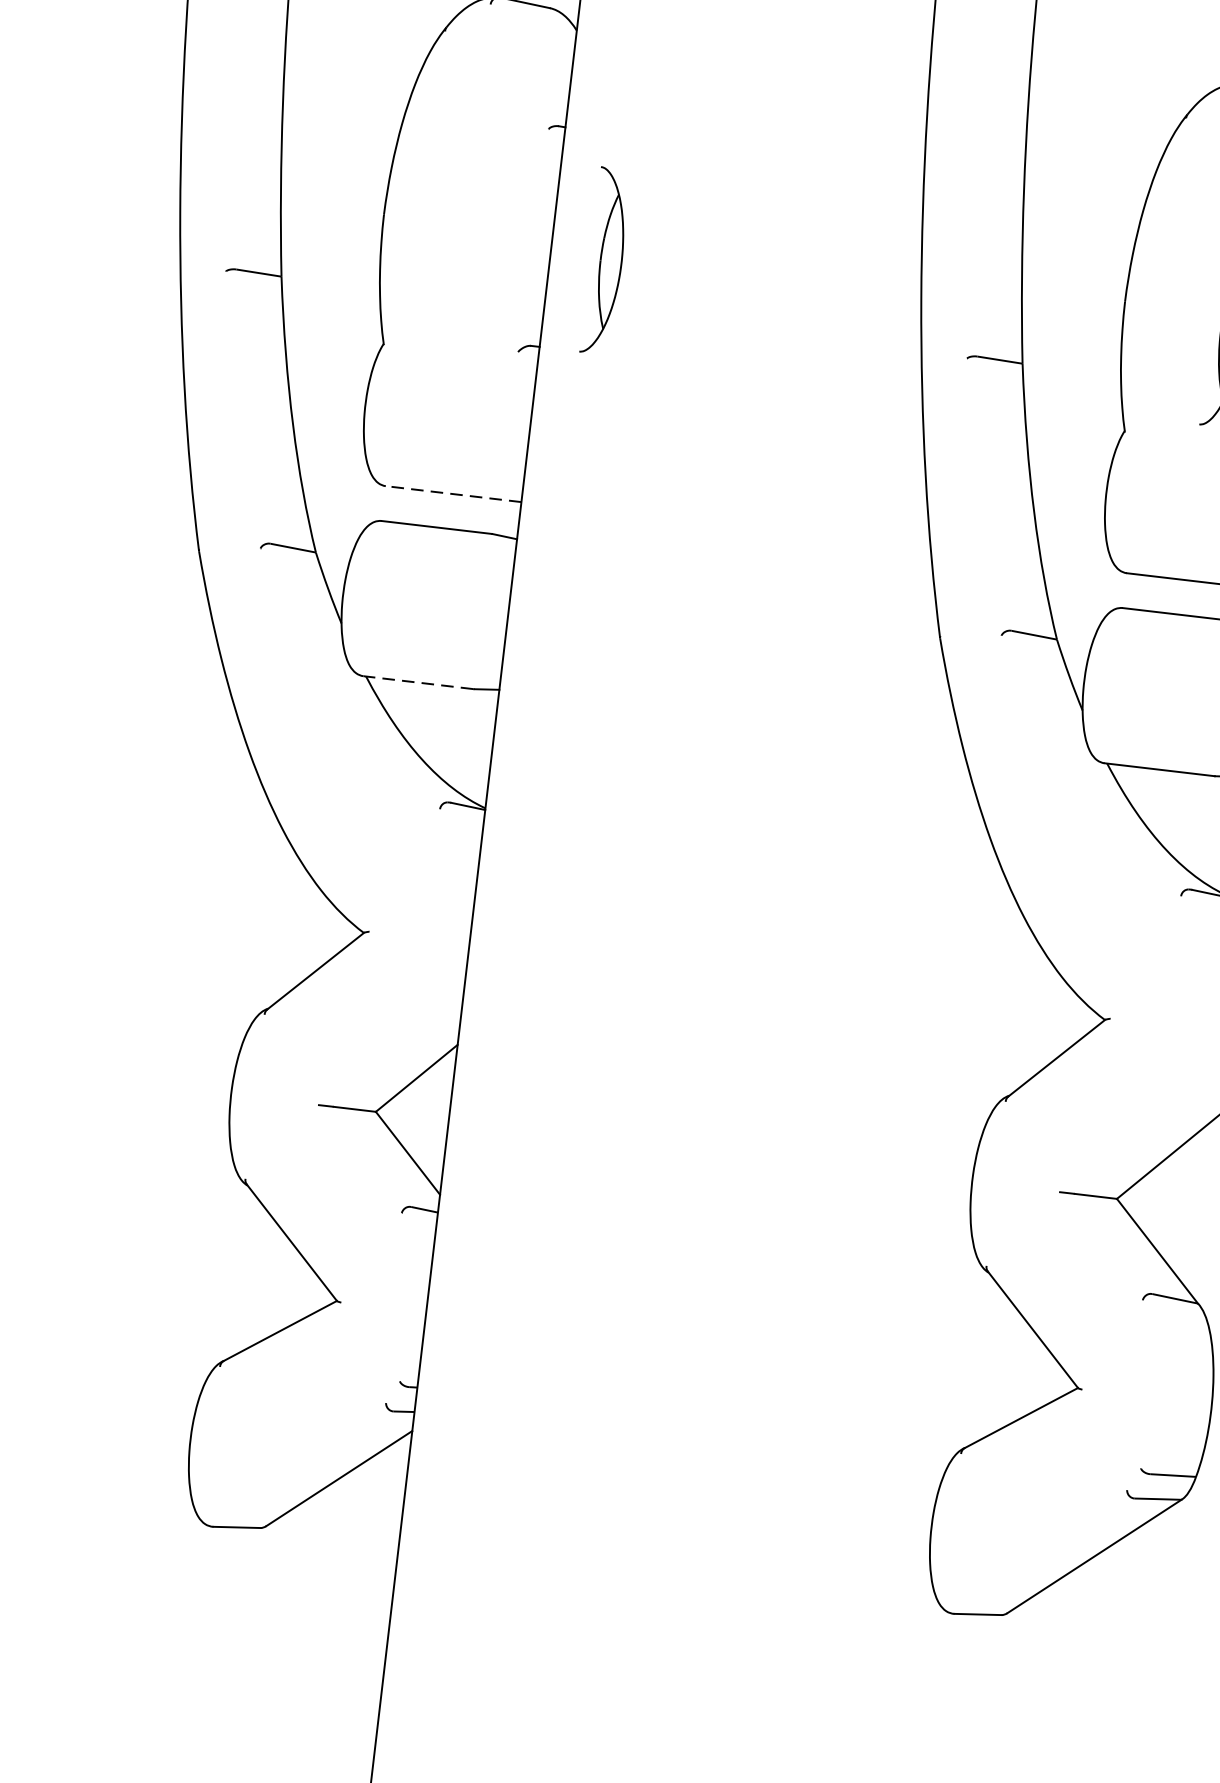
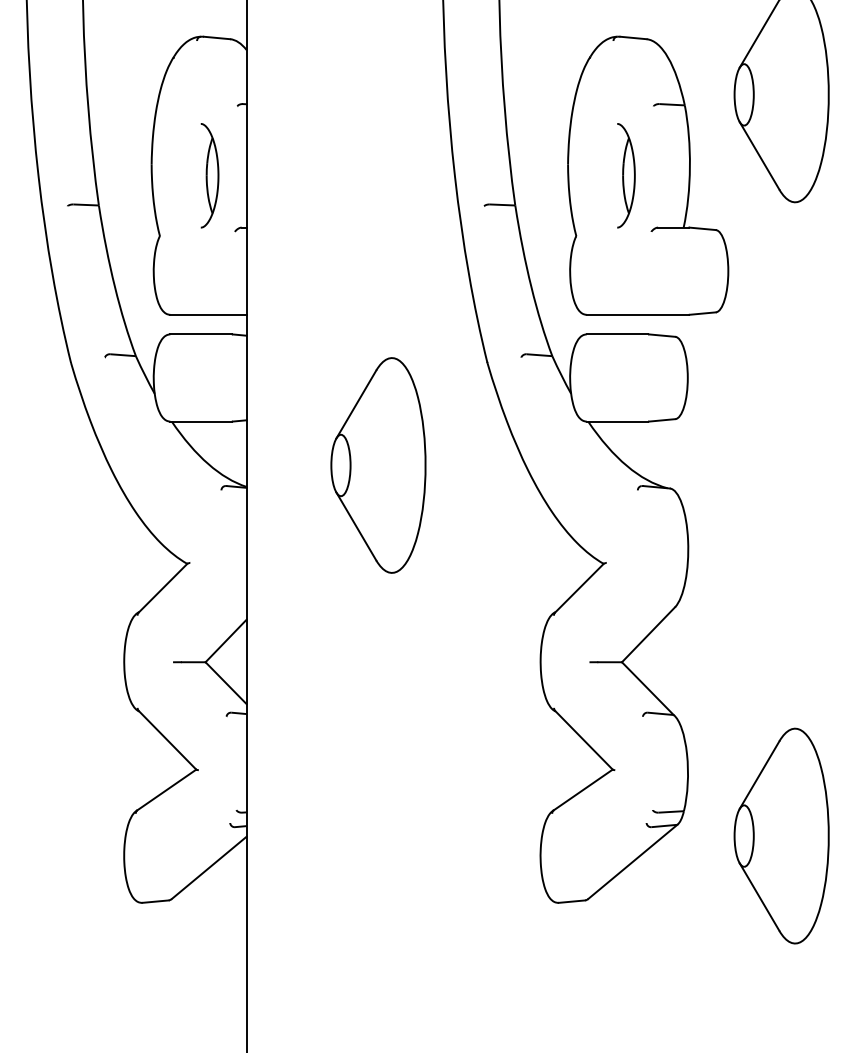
part: (605, 260) -> (209, 175), moved
line: (452, 493) -> (207, 314), dashed -> solid
line: (418, 682) -> (201, 421), dashed -> solid
part: (724, 797) -> (378, 465), added

